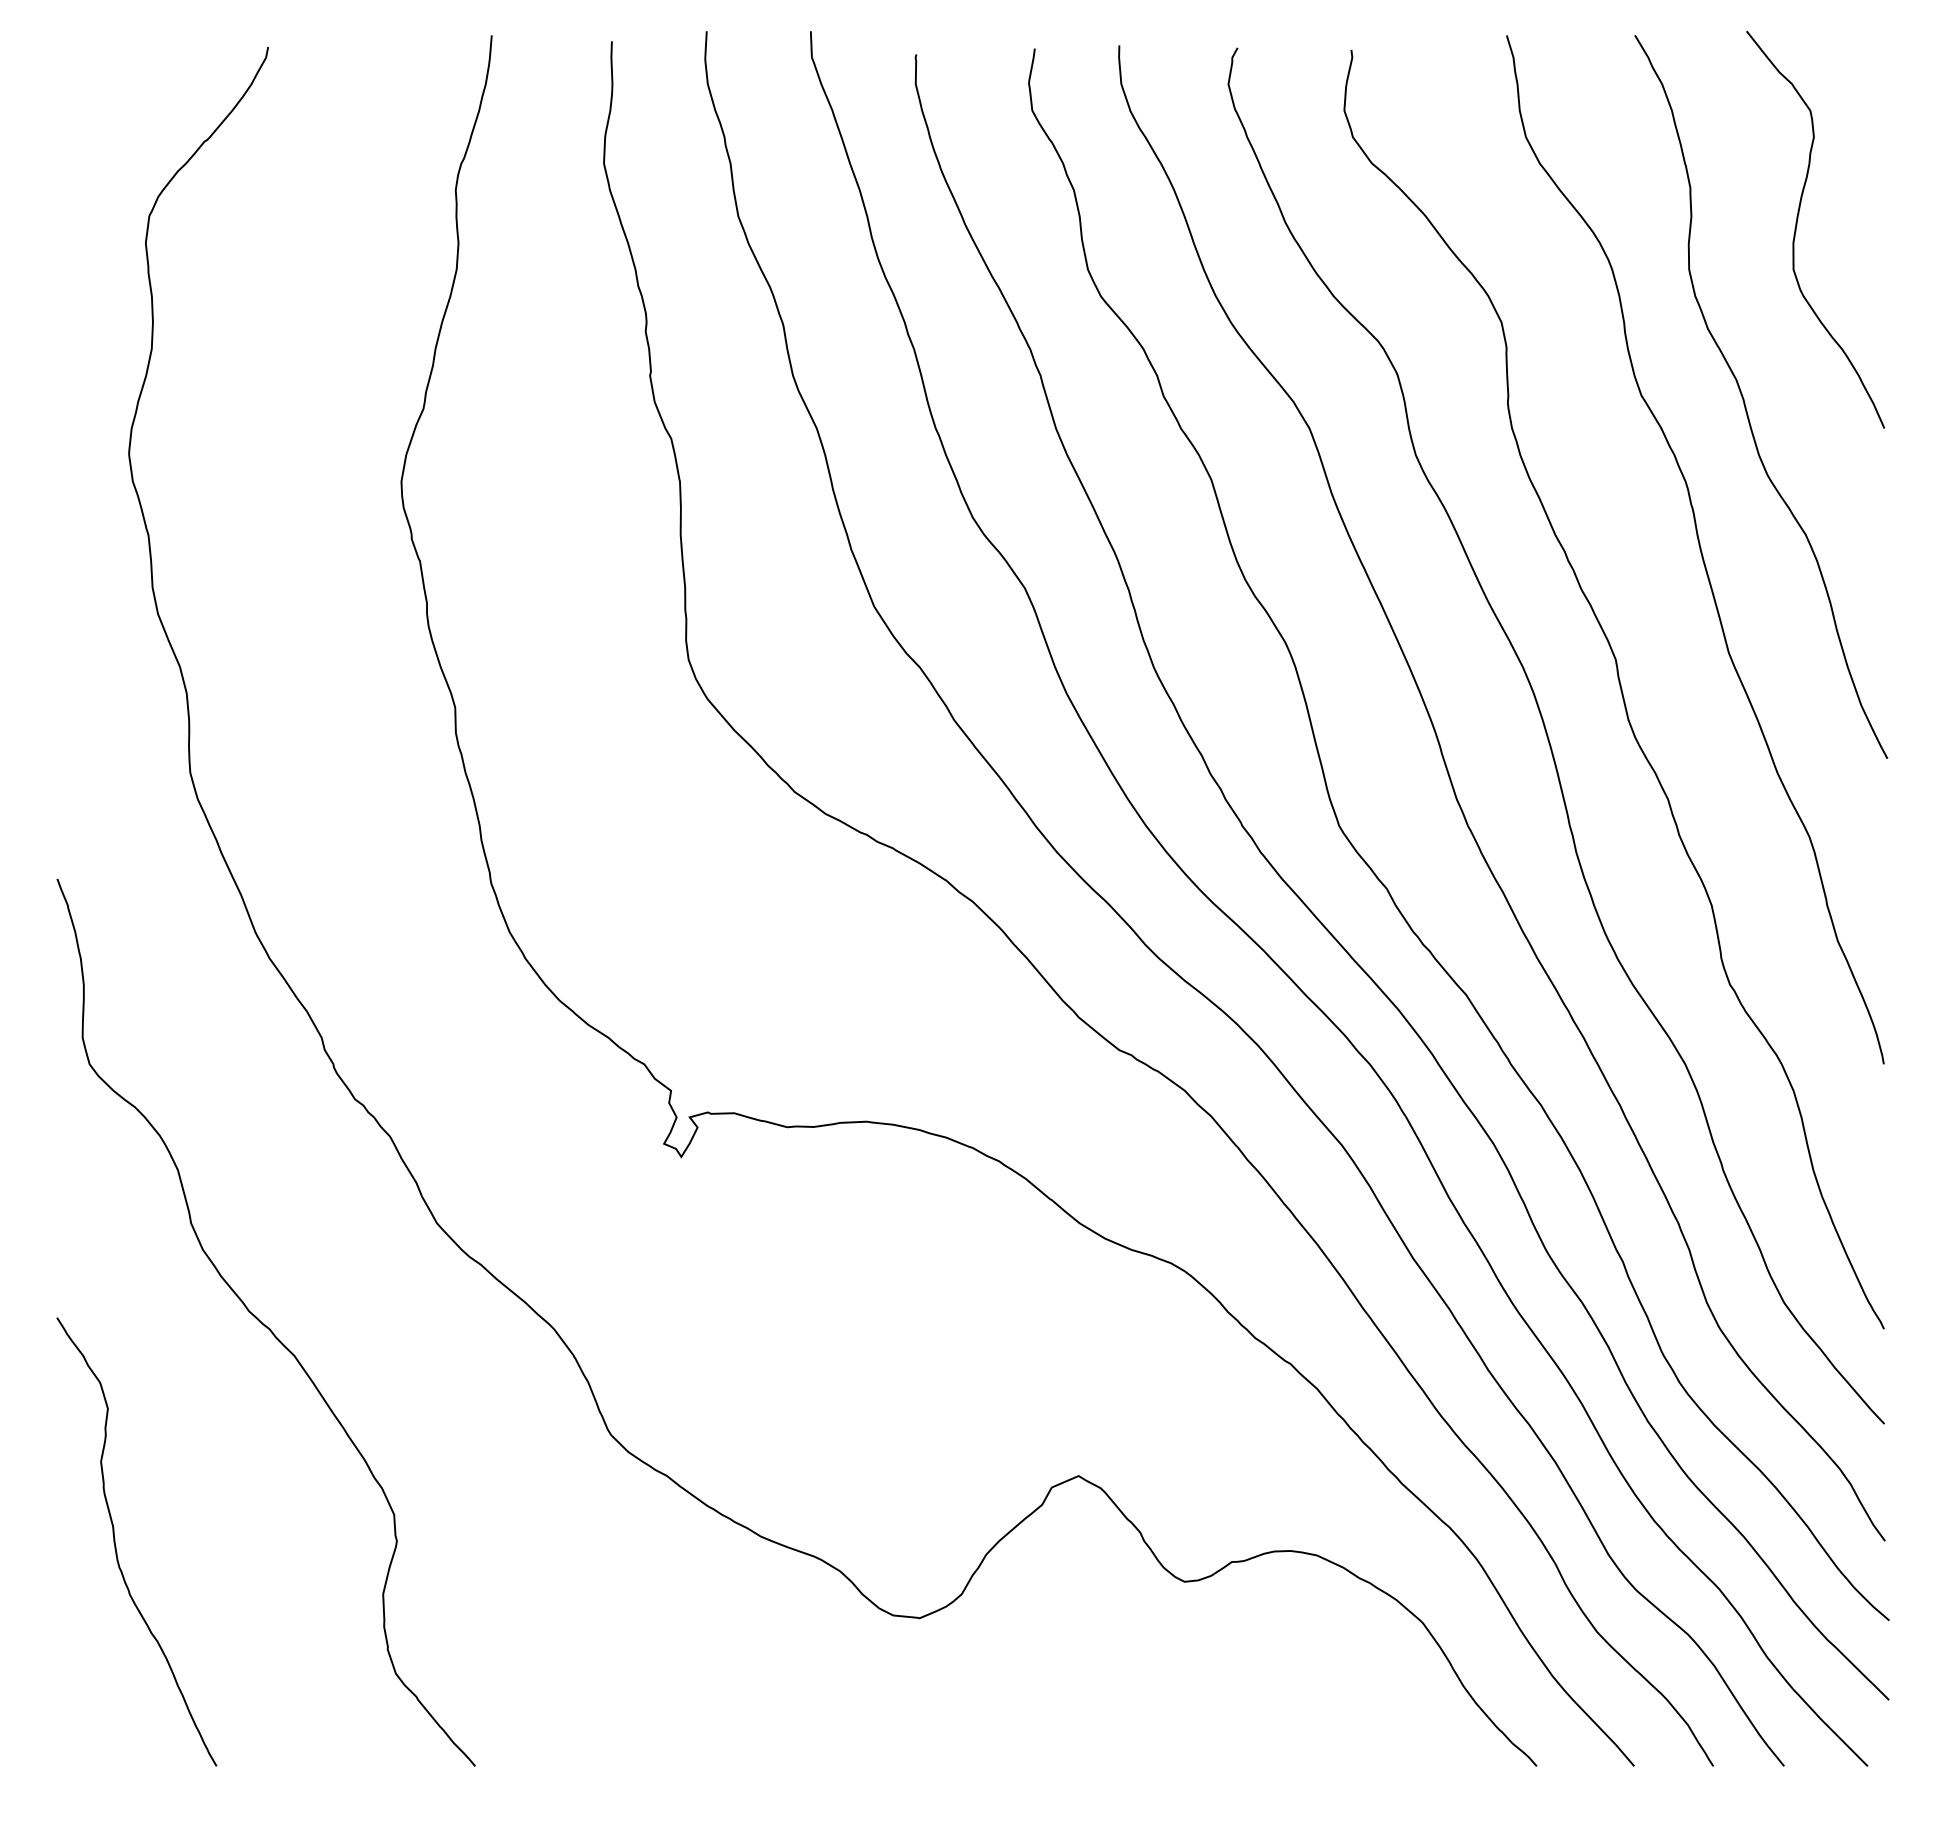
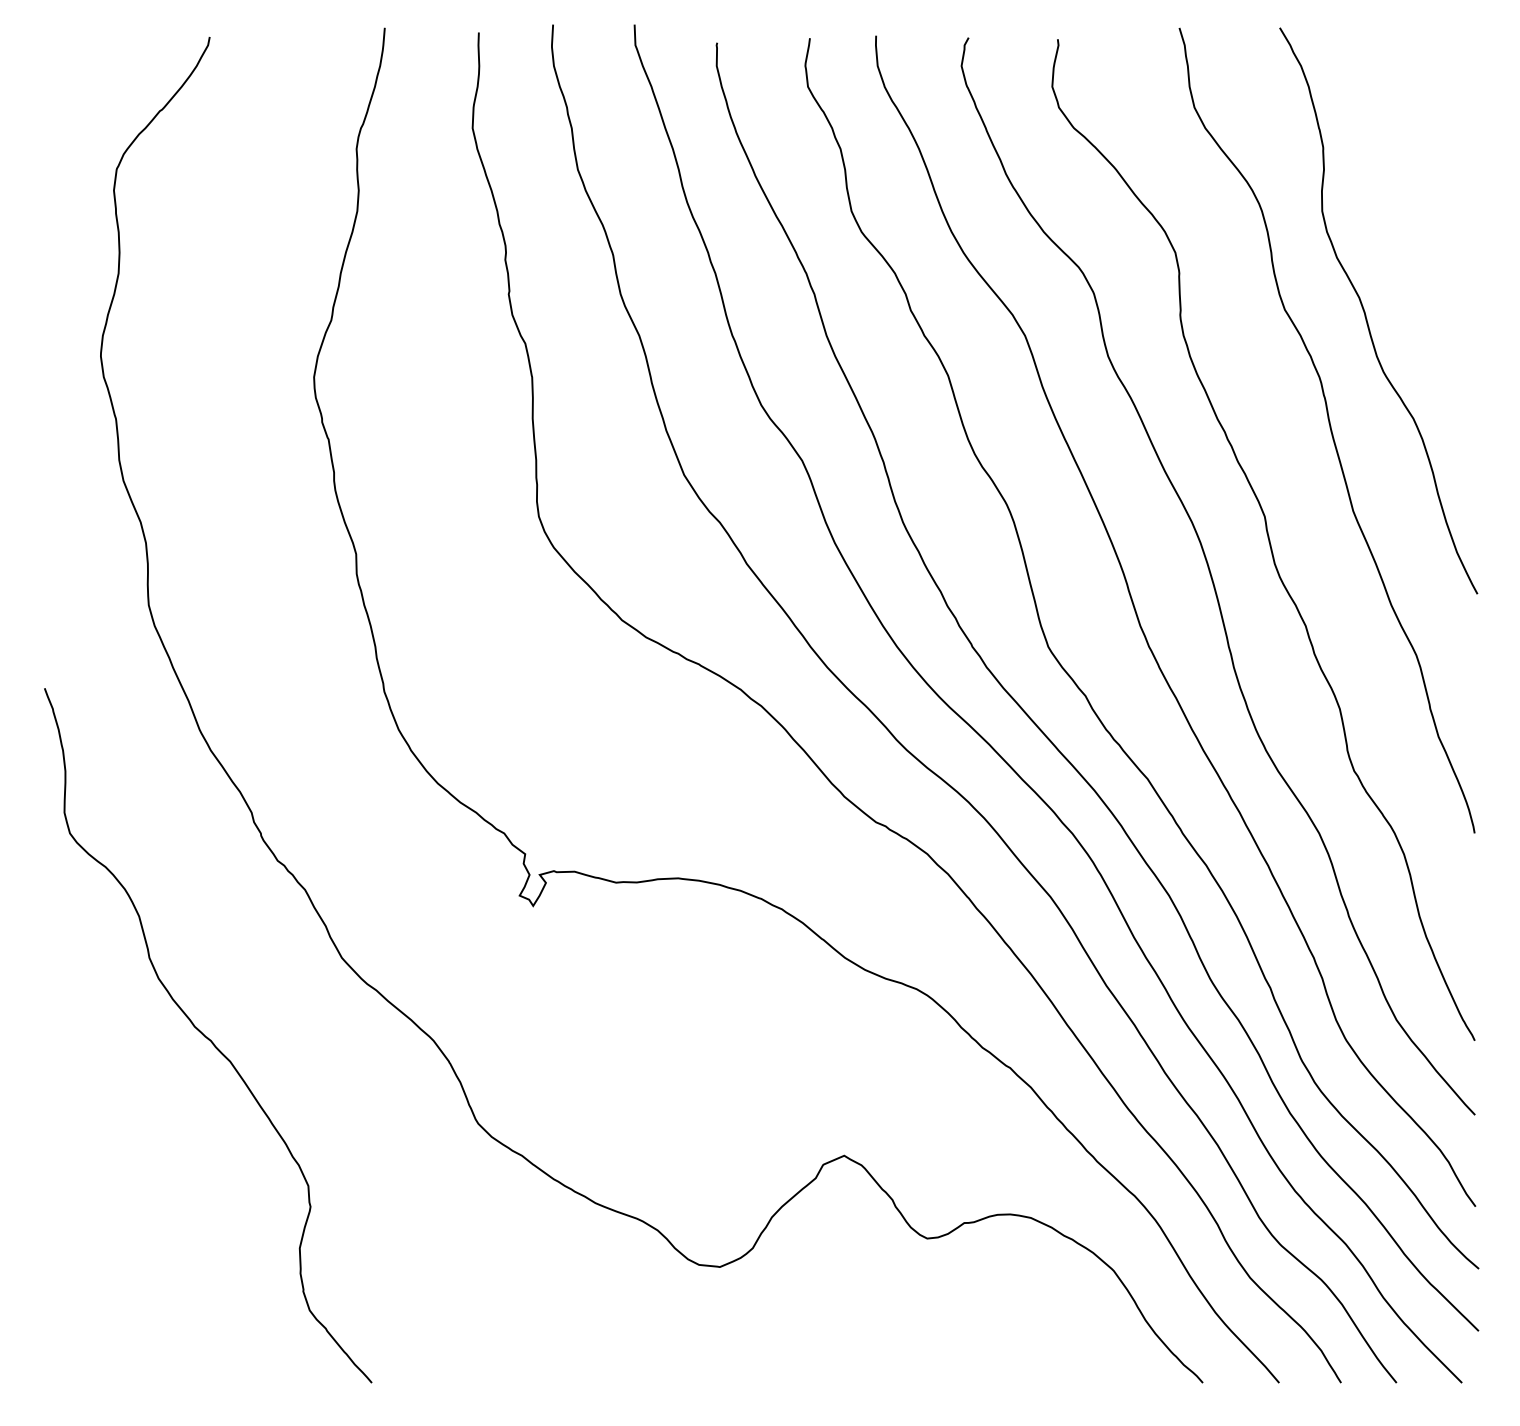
curve: (1797, 225) -> (1407, 176), removed
curve: (116, 1546) -> (91, 1210), removed

